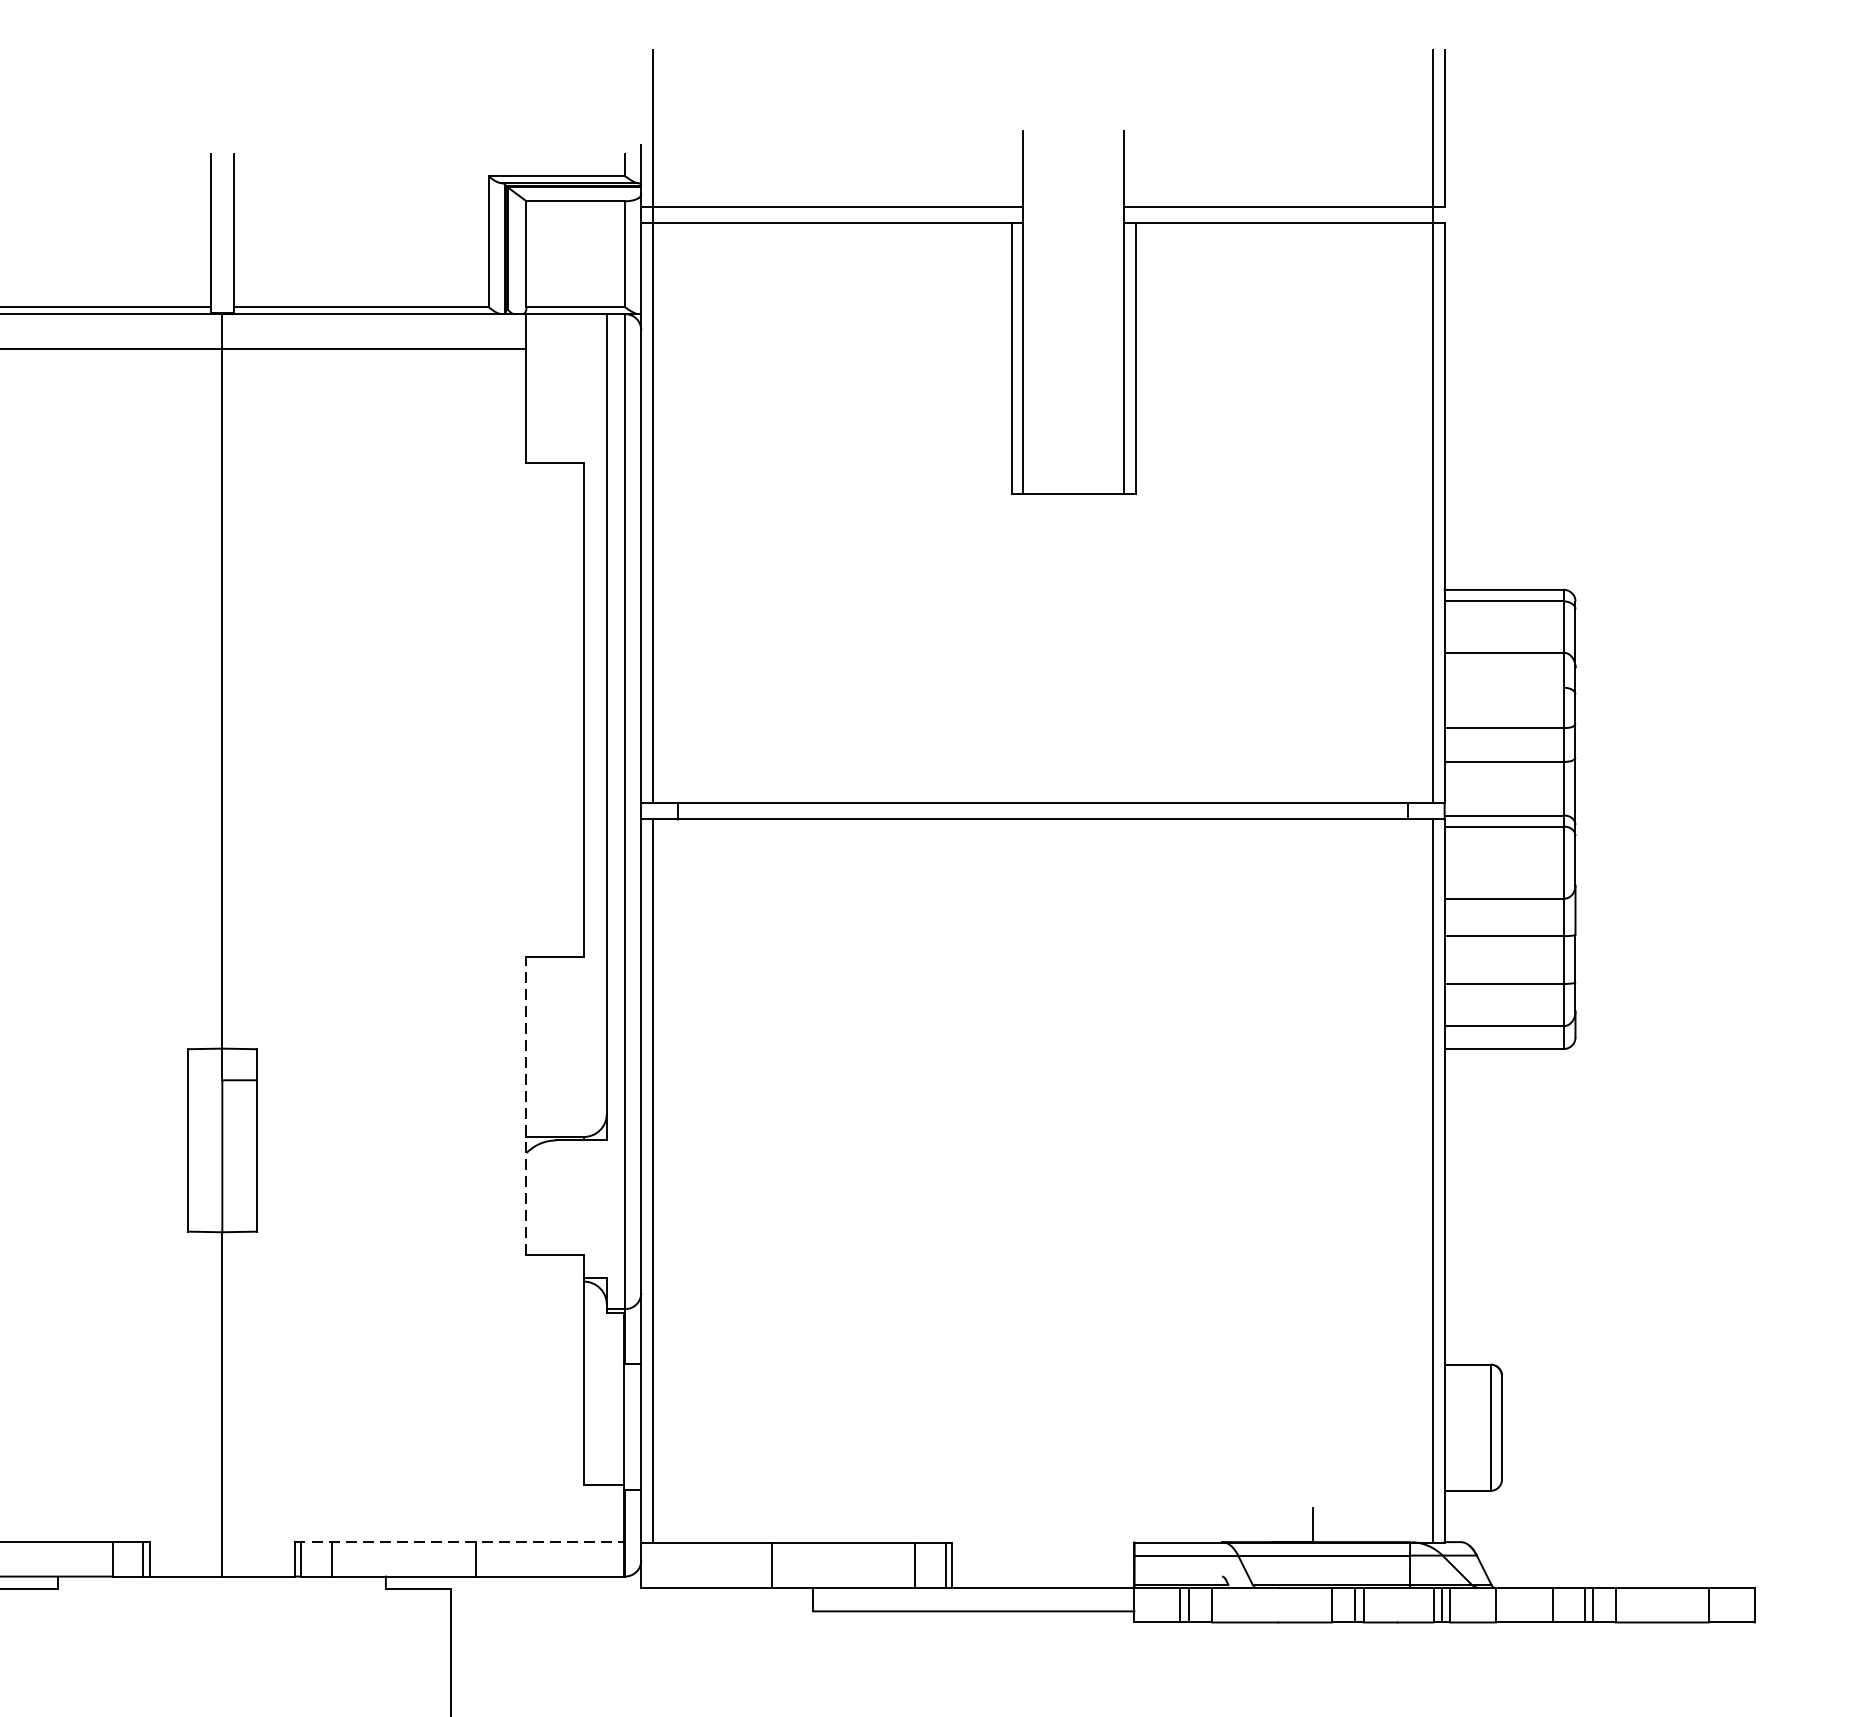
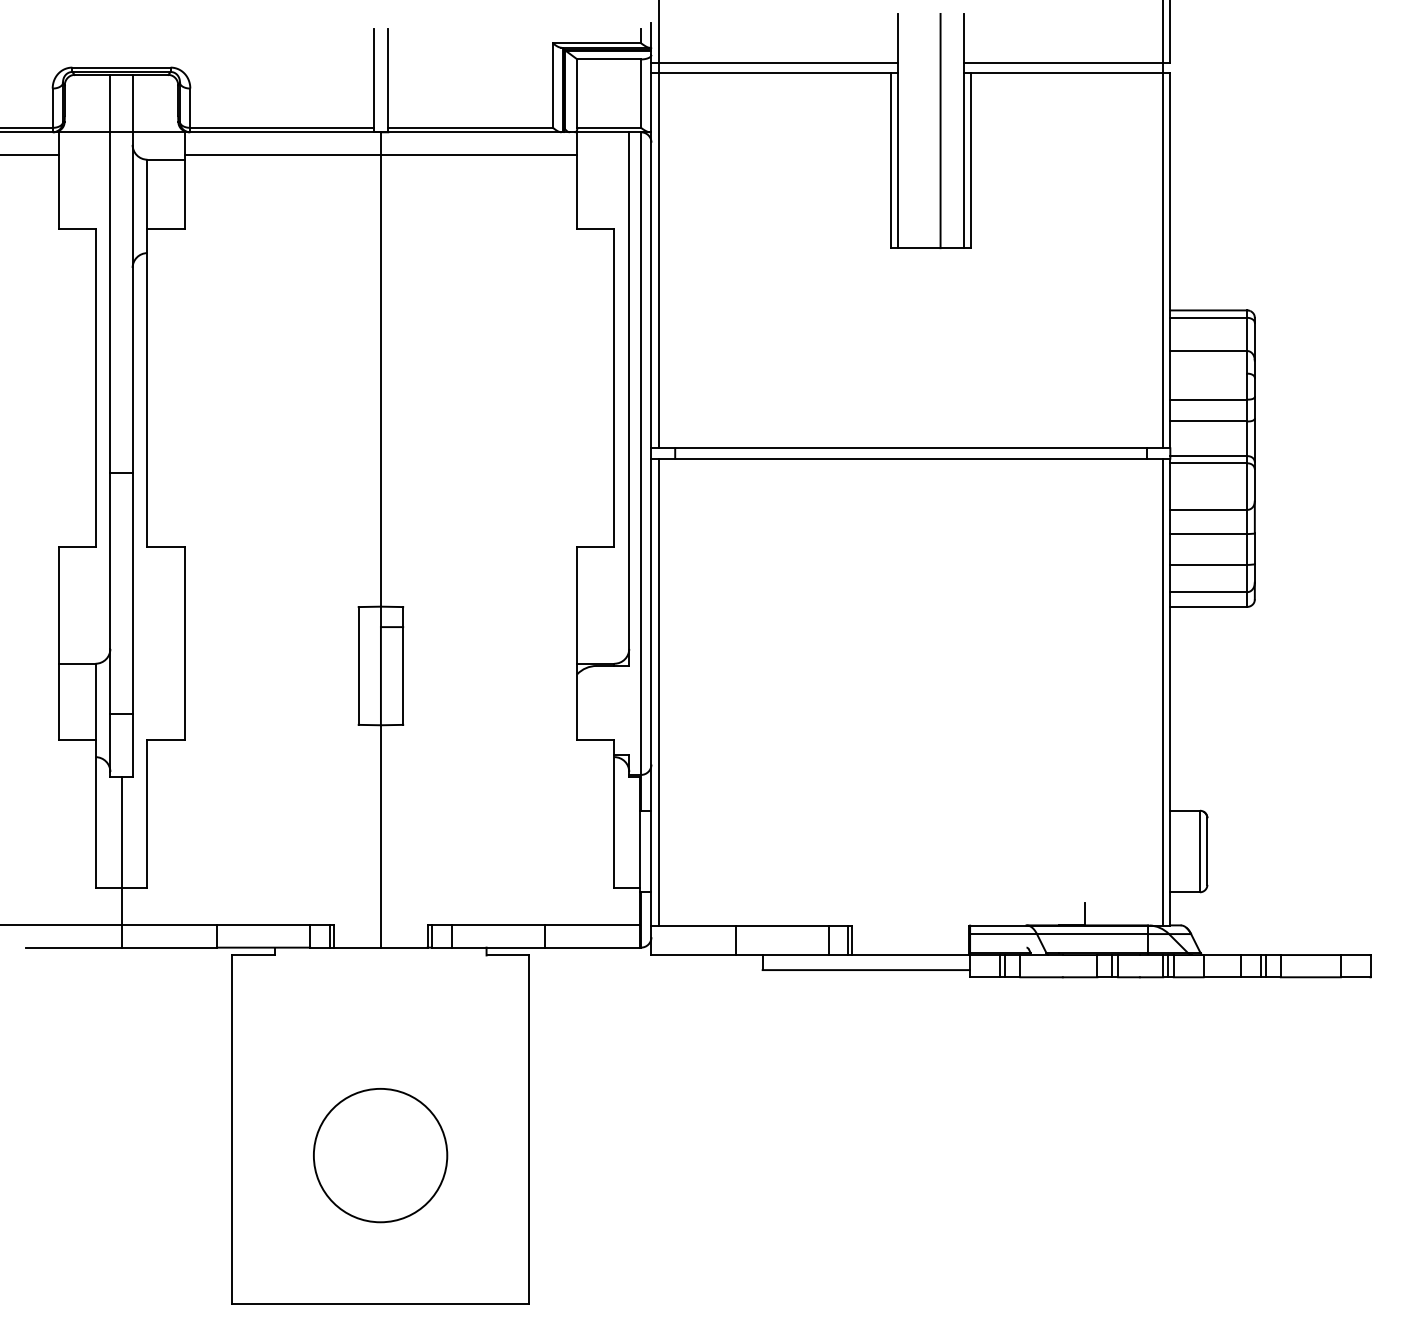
line: (1088, 311) -> (940, 130), added
line: (526, 1105) -> (577, 643), dashed -> solid
line: (460, 1542) -> (534, 925), dashed -> solid

